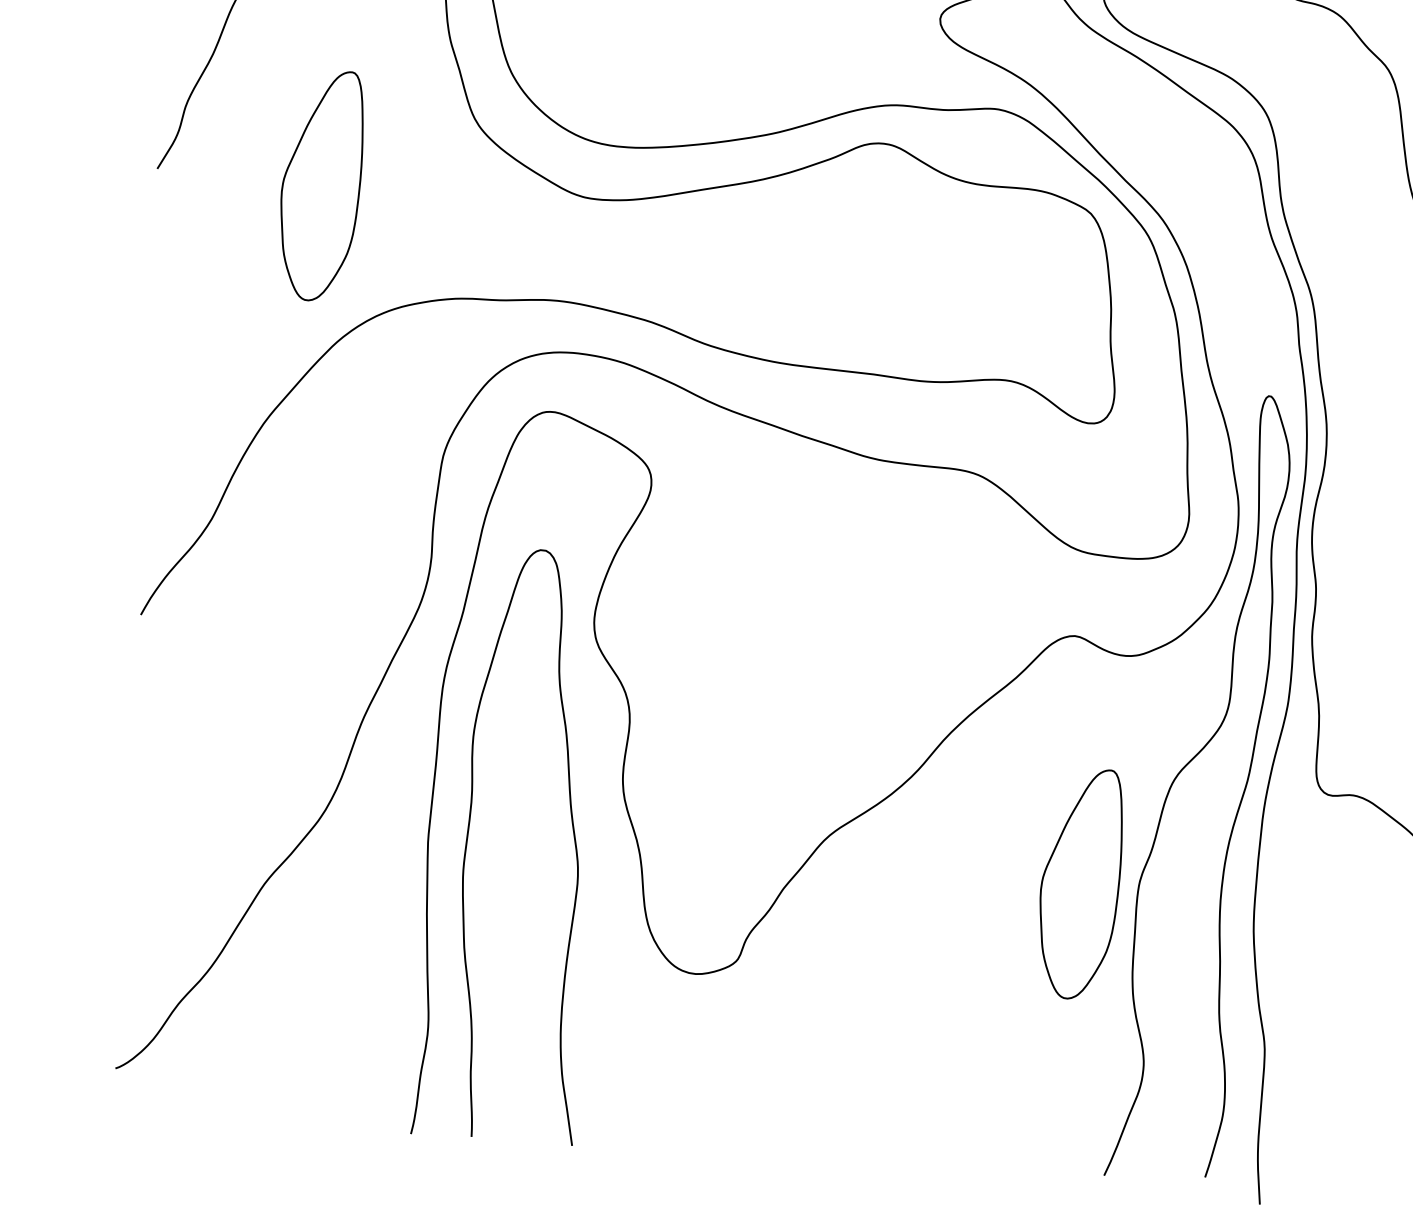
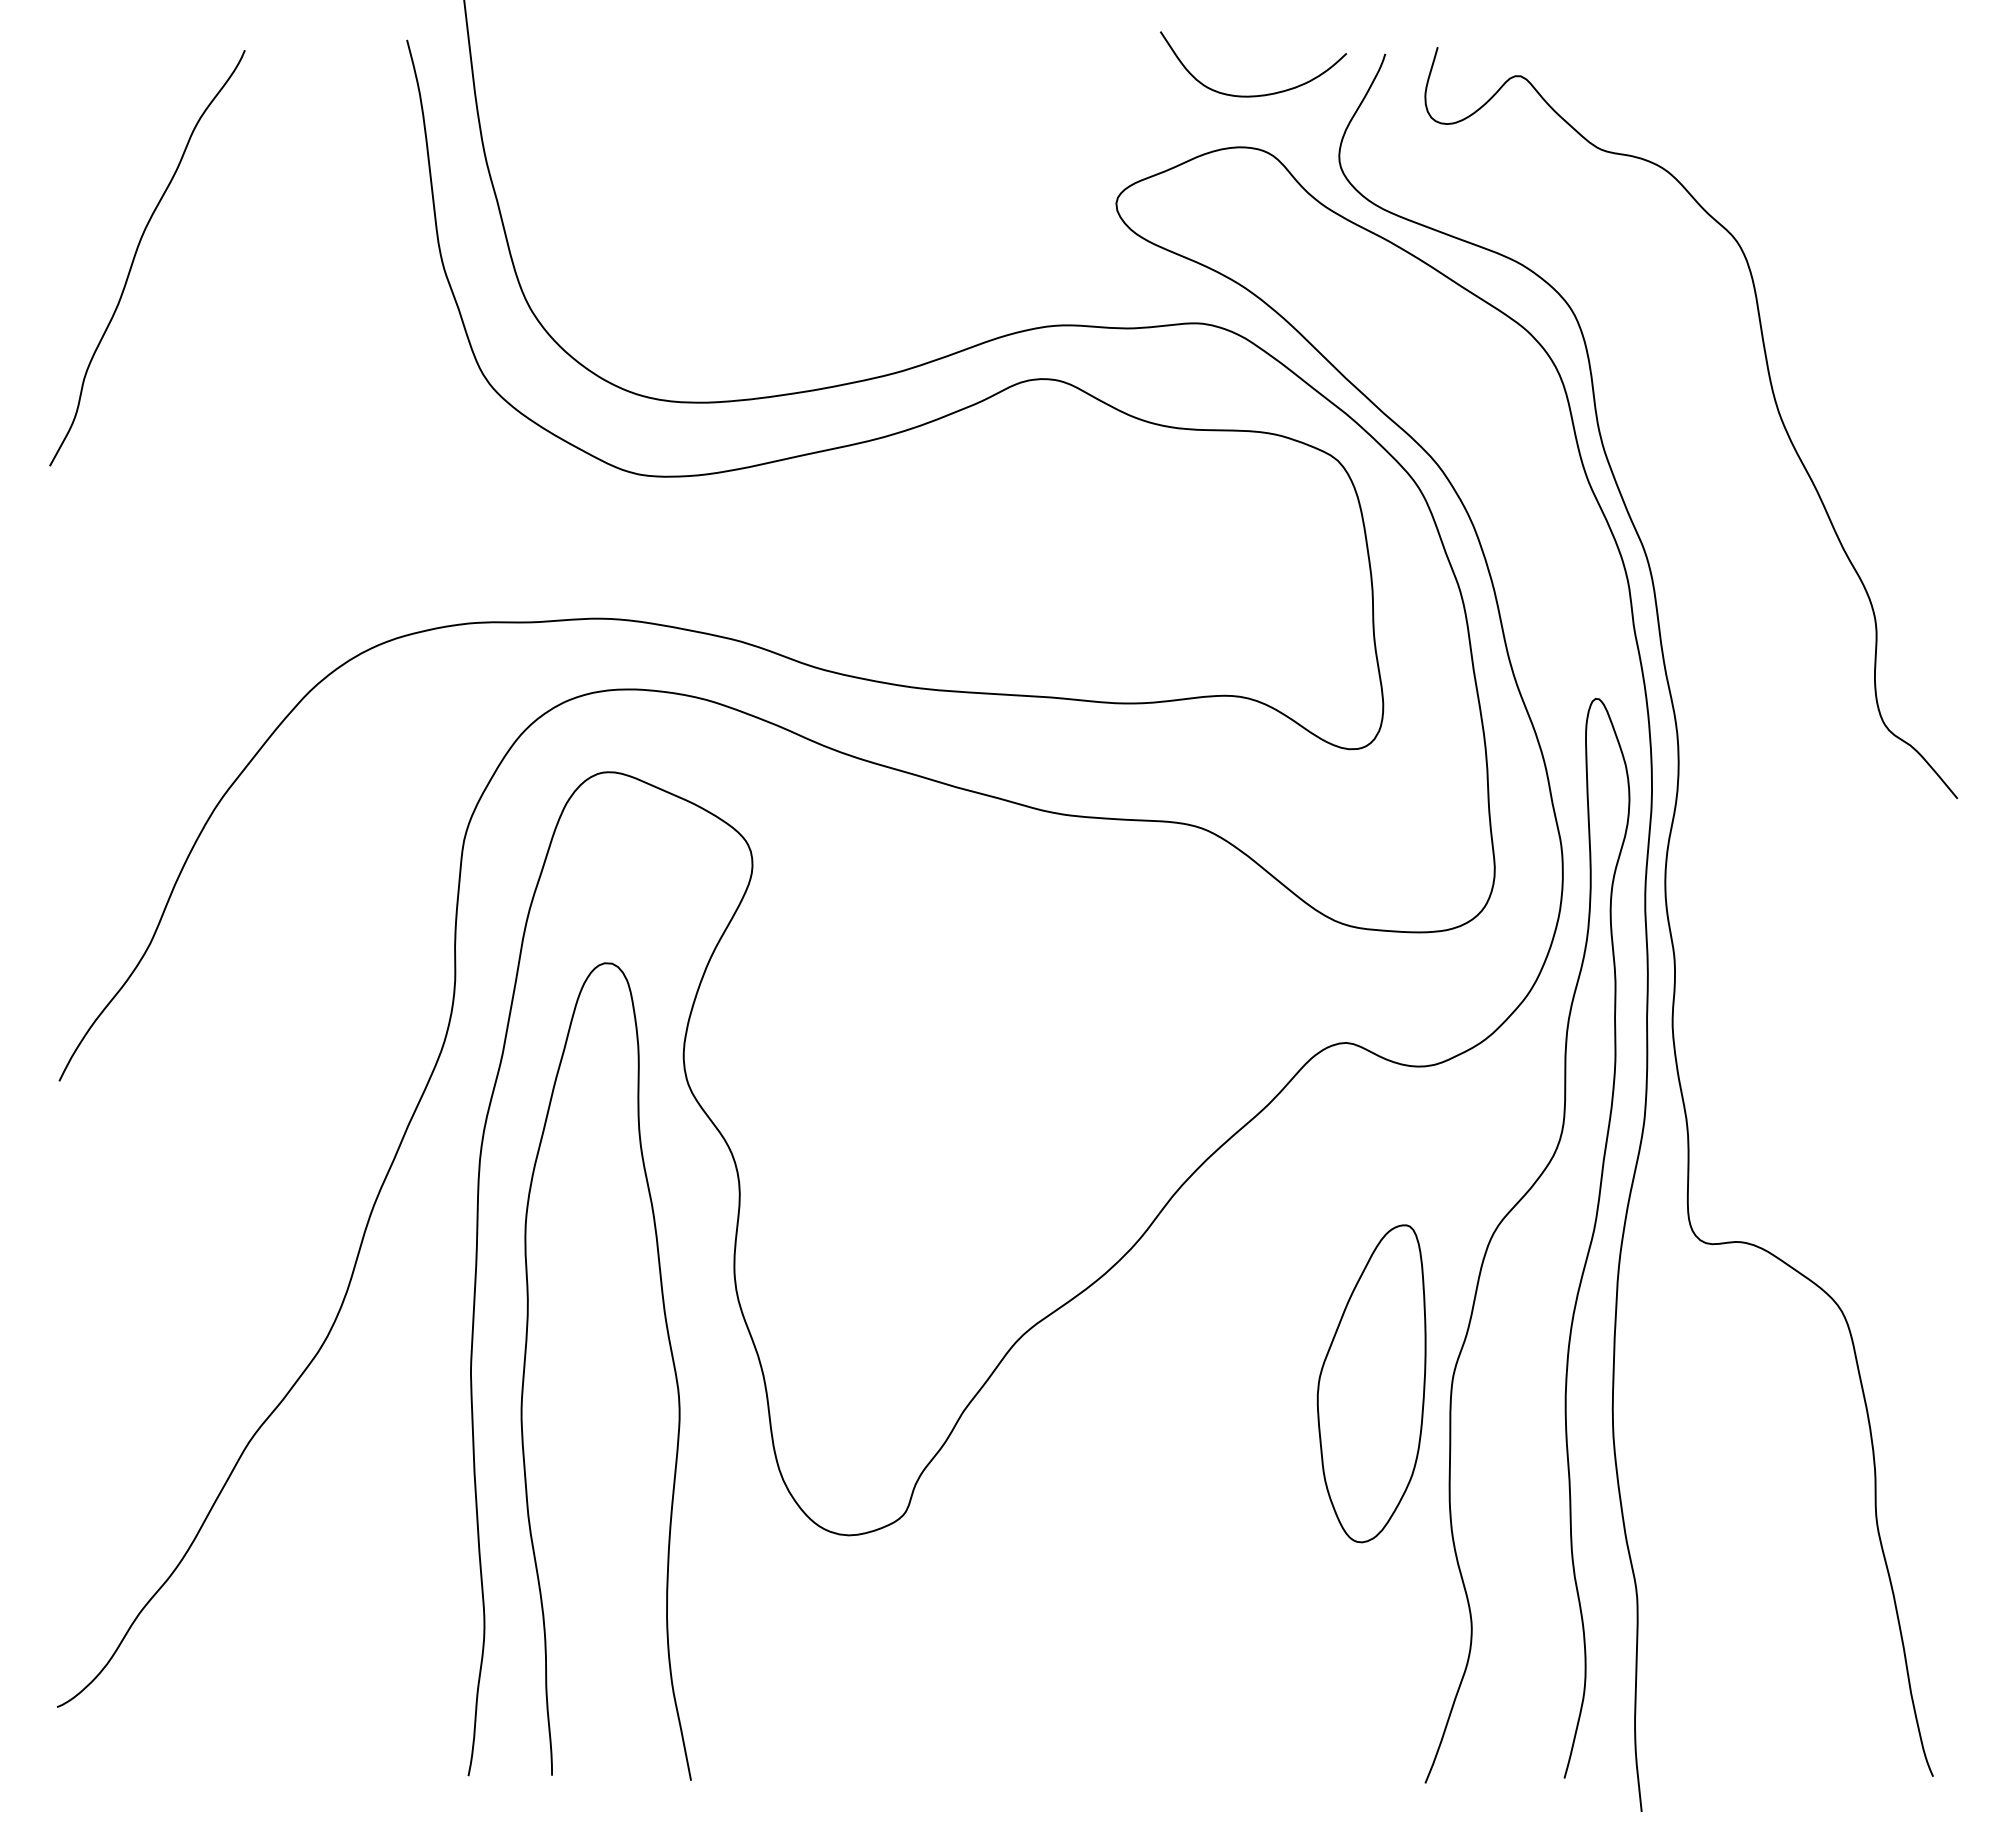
part: (321, 185) -> (276, 477), removed

